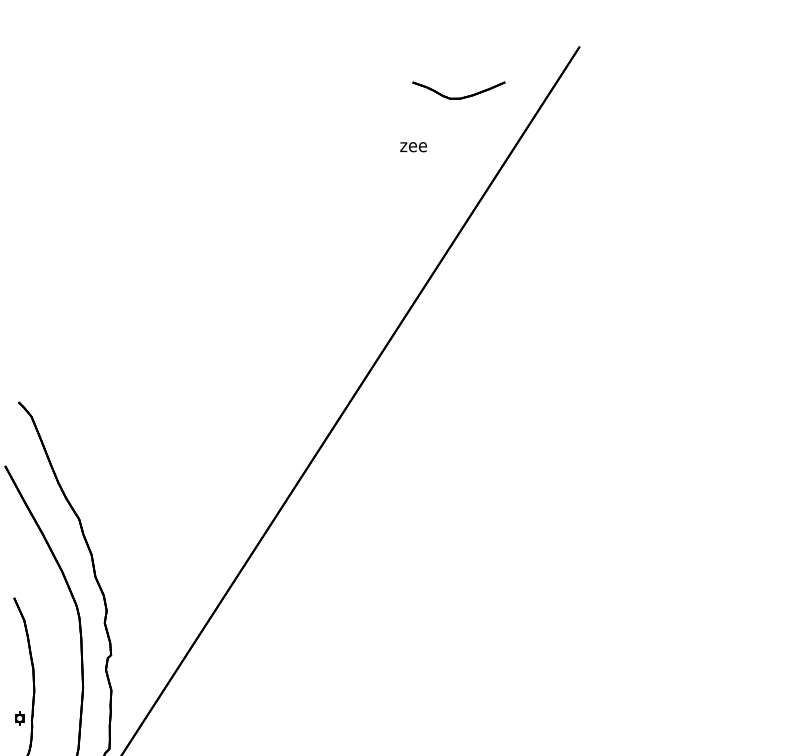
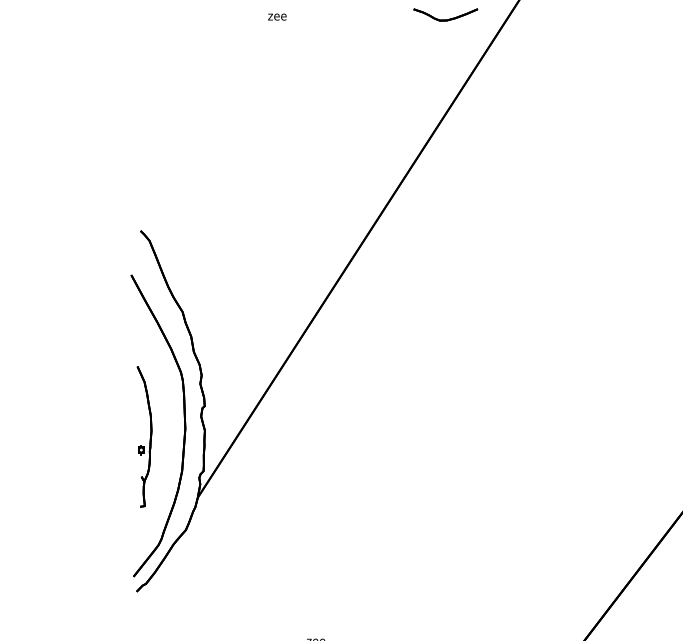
text: (413, 146) -> (277, 16), moved

